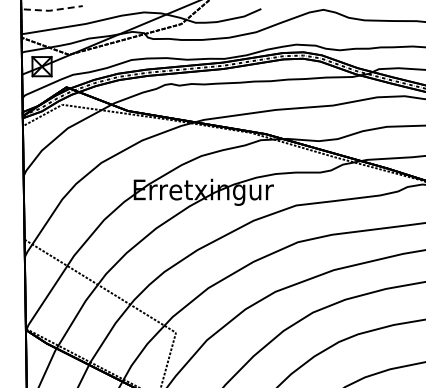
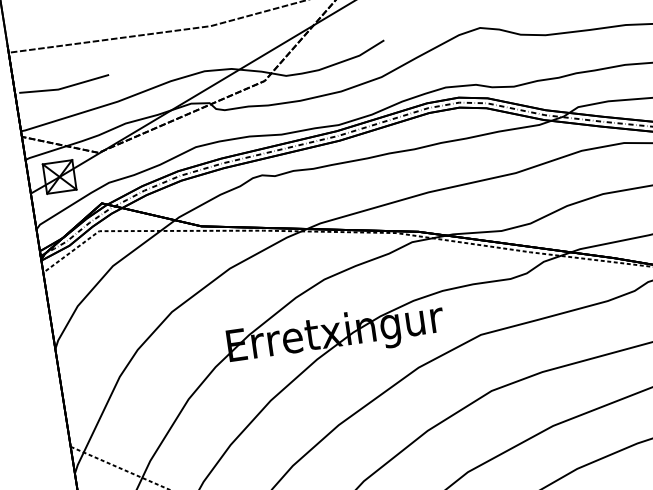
line: (53, 10) -> (64, 88), dashed -> solid

